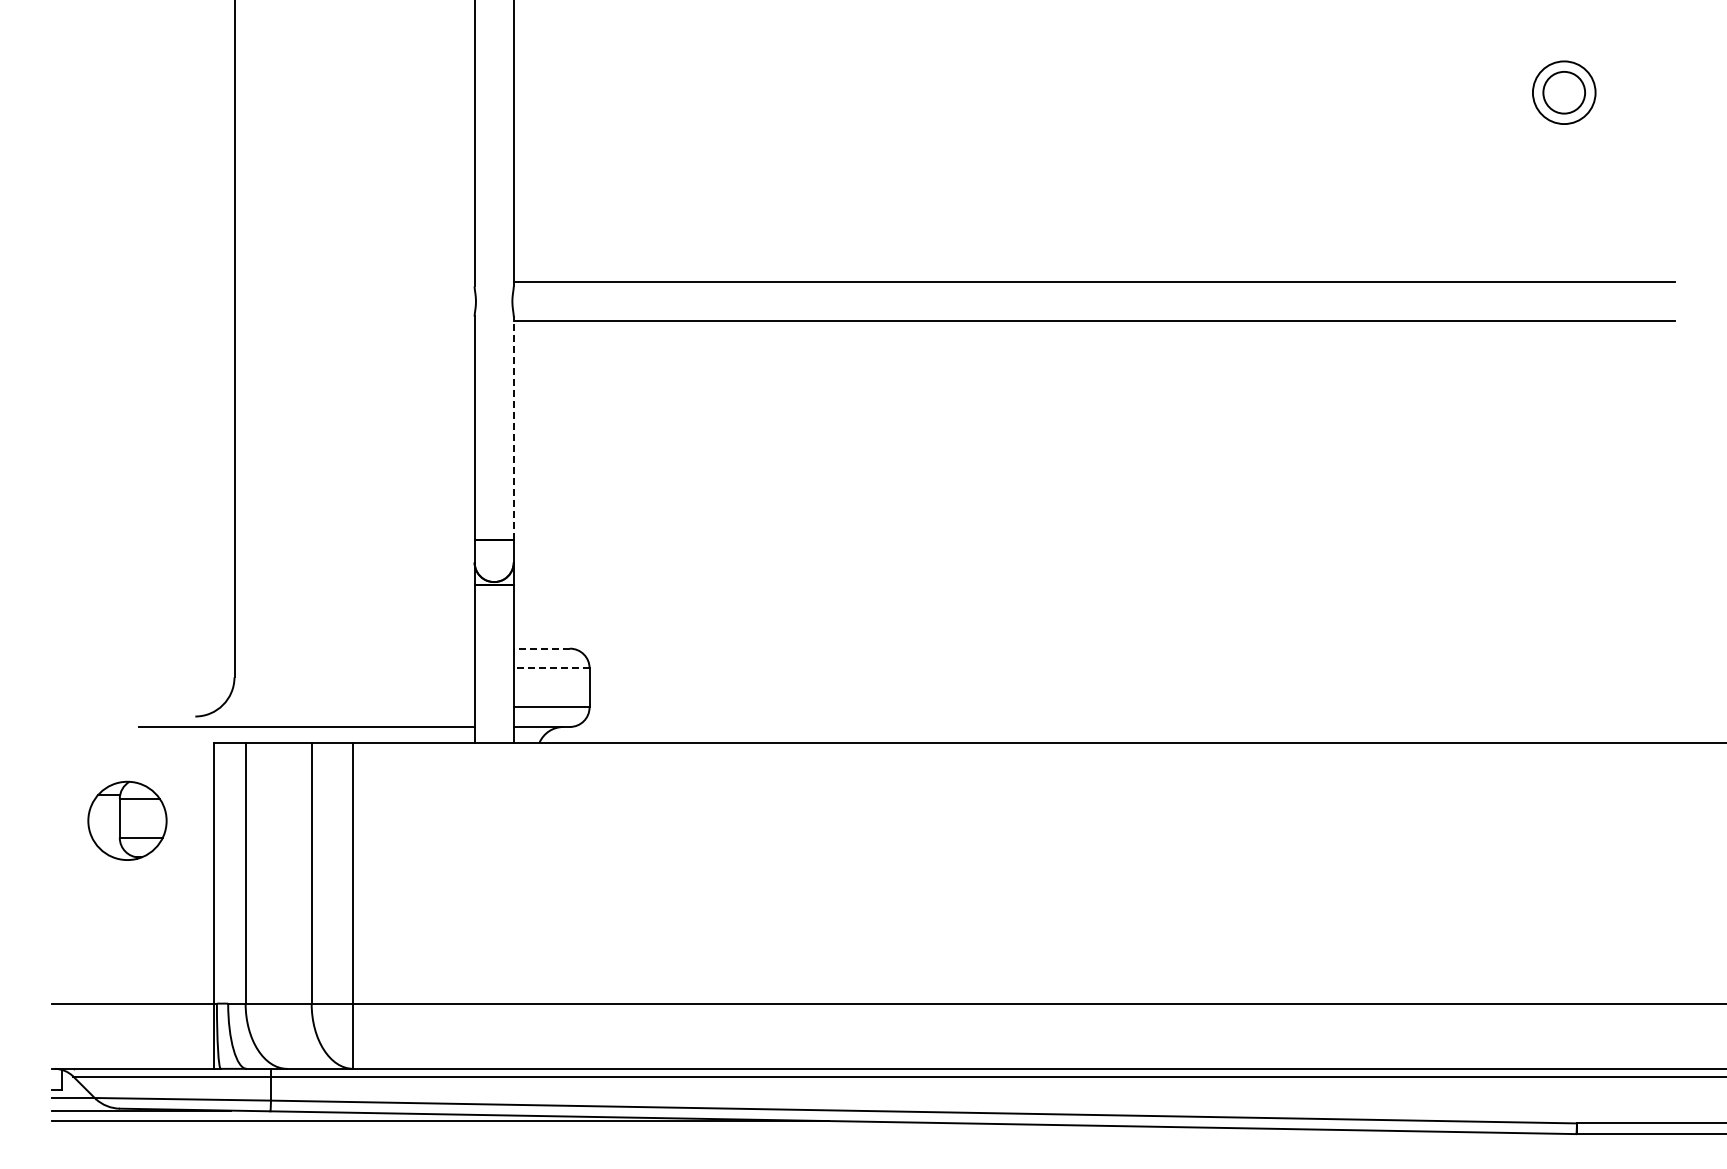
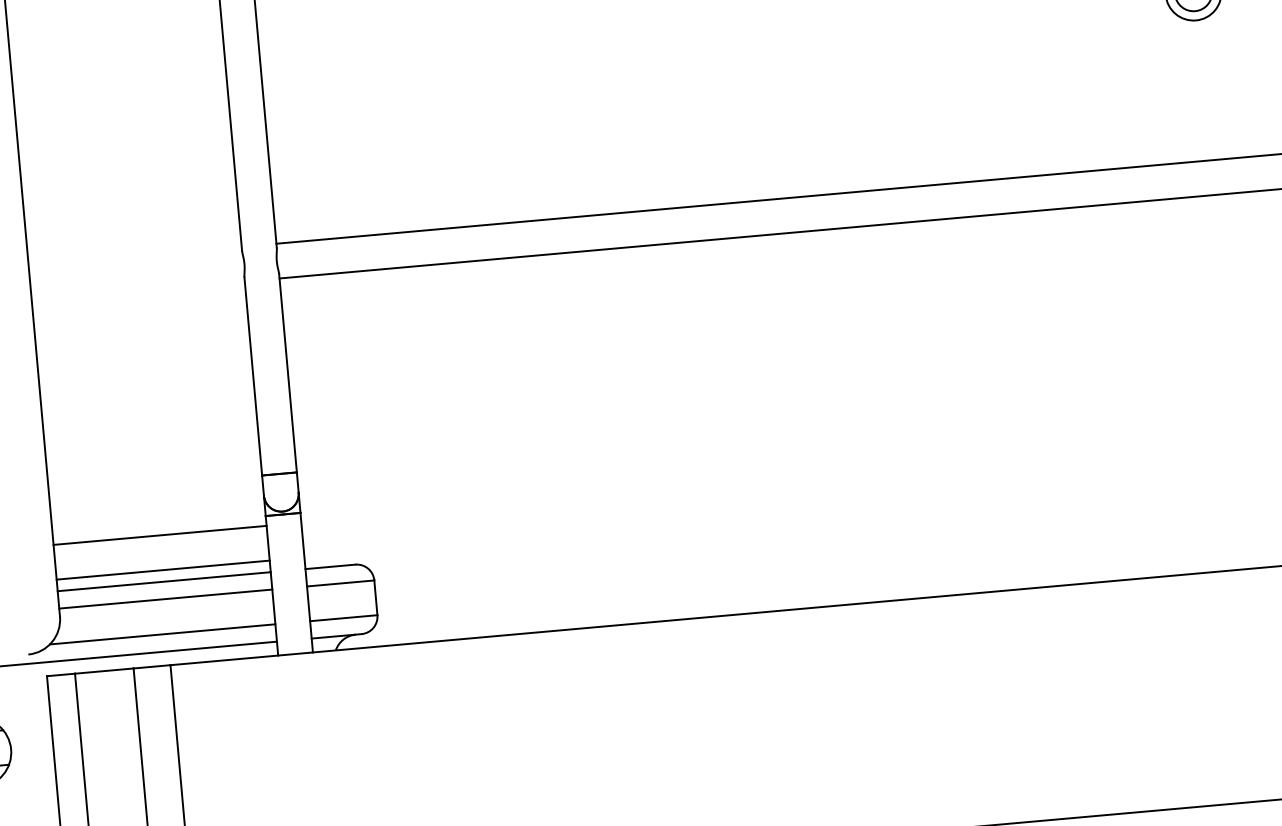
line: (513, 428) -> (287, 373), dashed -> solid
line: (354, 596) -> (160, 535), added
line: (354, 635) -> (163, 570), added
line: (354, 648) -> (164, 581), added
line: (541, 648) -> (330, 566), dashed -> solid
line: (354, 668) -> (165, 599), added
line: (551, 668) -> (340, 583), dashed -> solid
line: (347, 707) -> (162, 634), added

